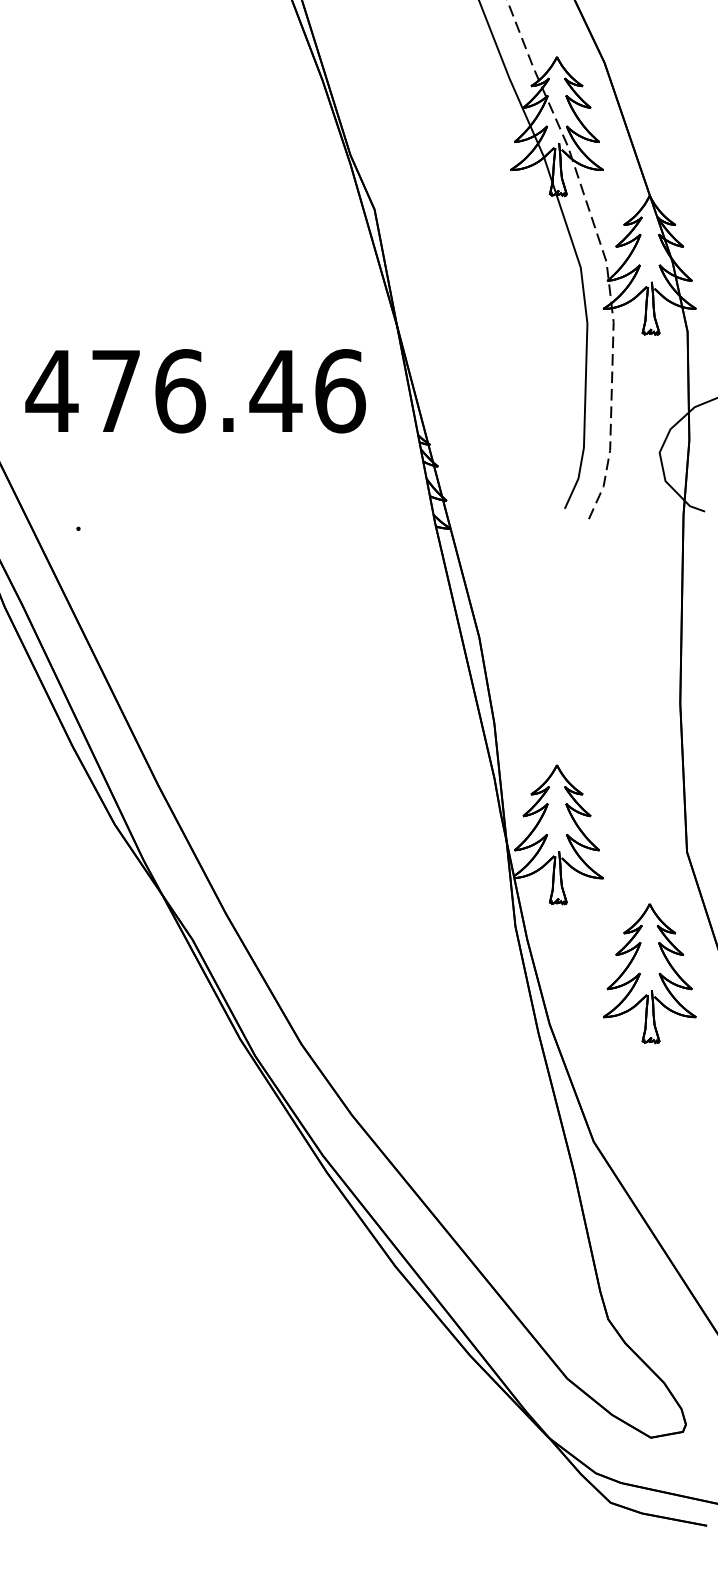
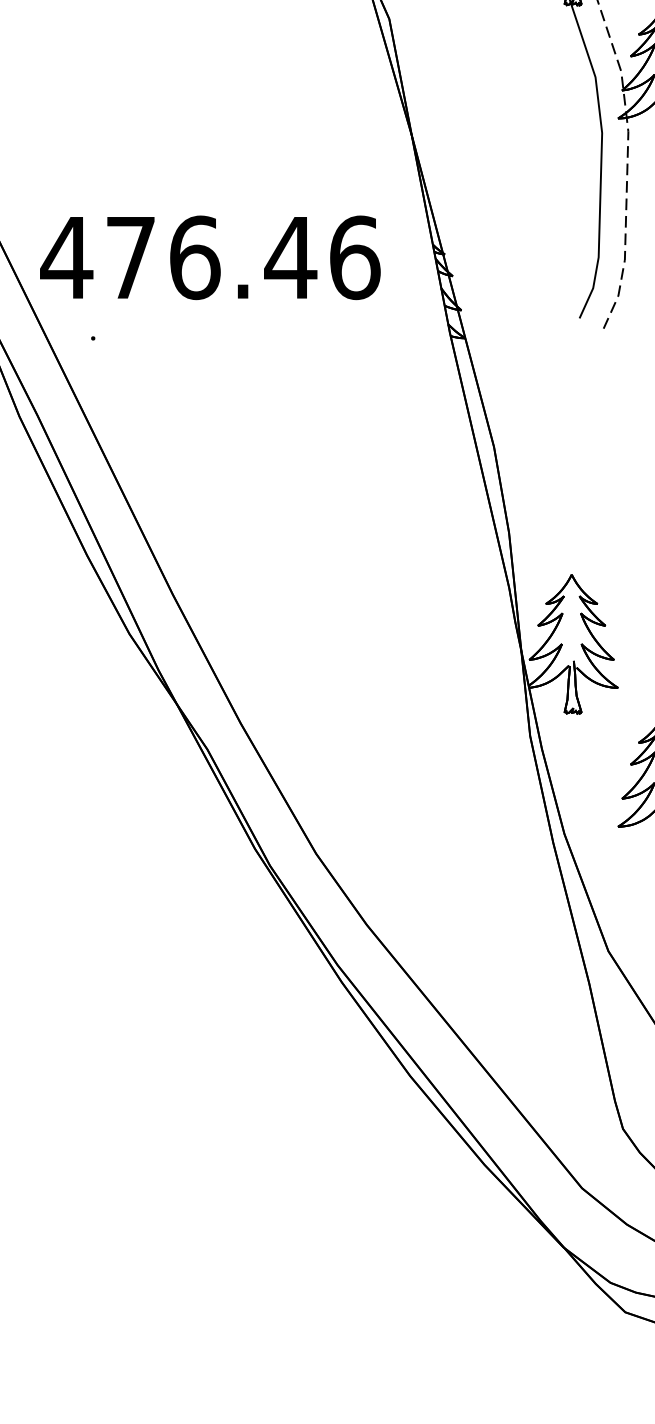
text: (195, 391) -> (210, 258), moved

